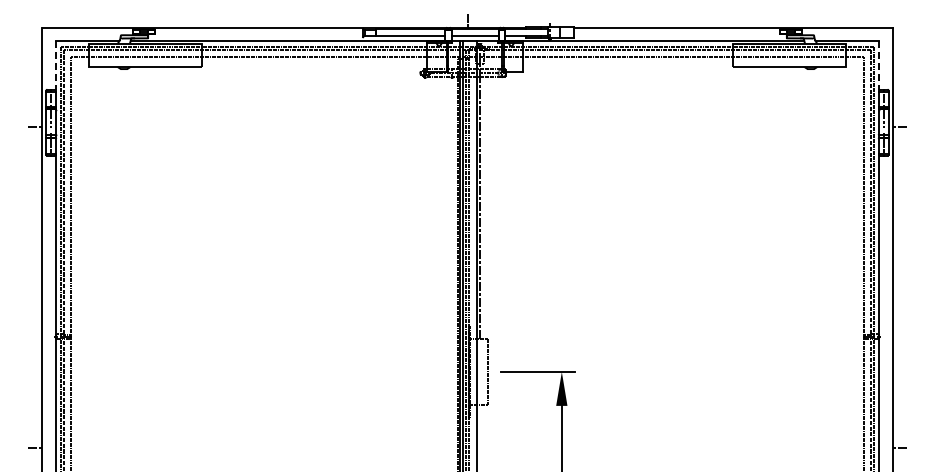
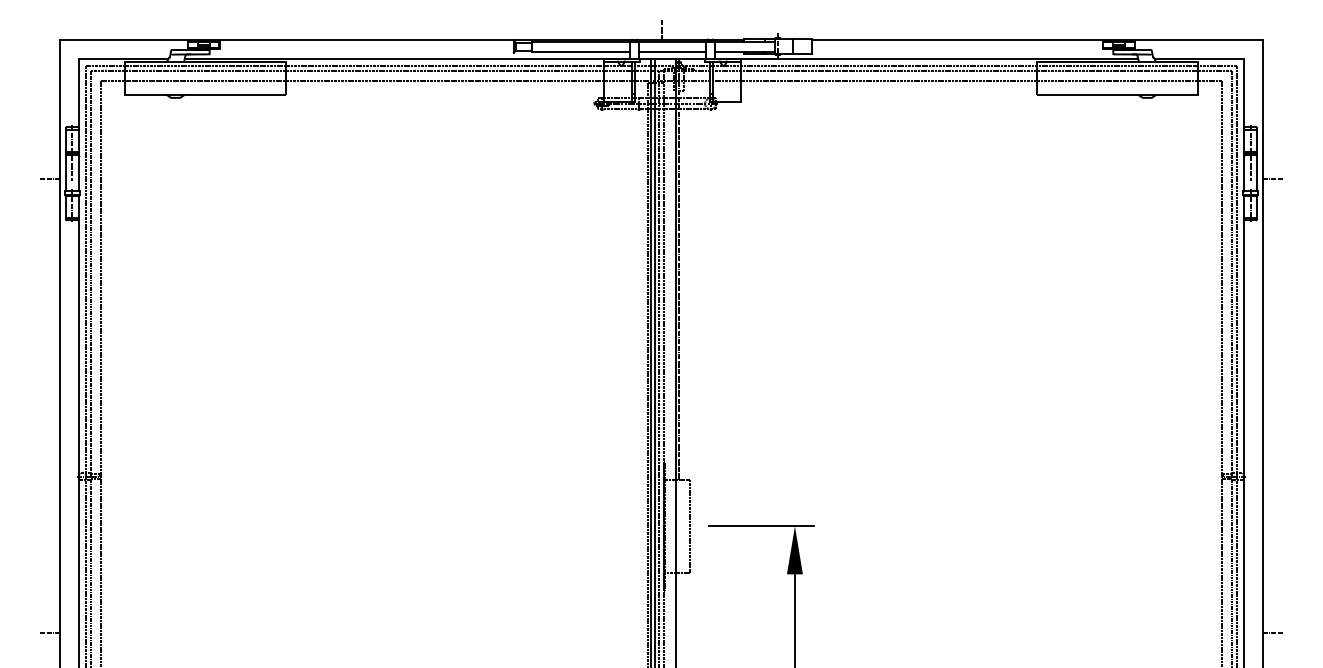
line: (55, 66) -> (78, 94), dashed -> solid
line: (879, 66) -> (1244, 94), dashed -> solid

